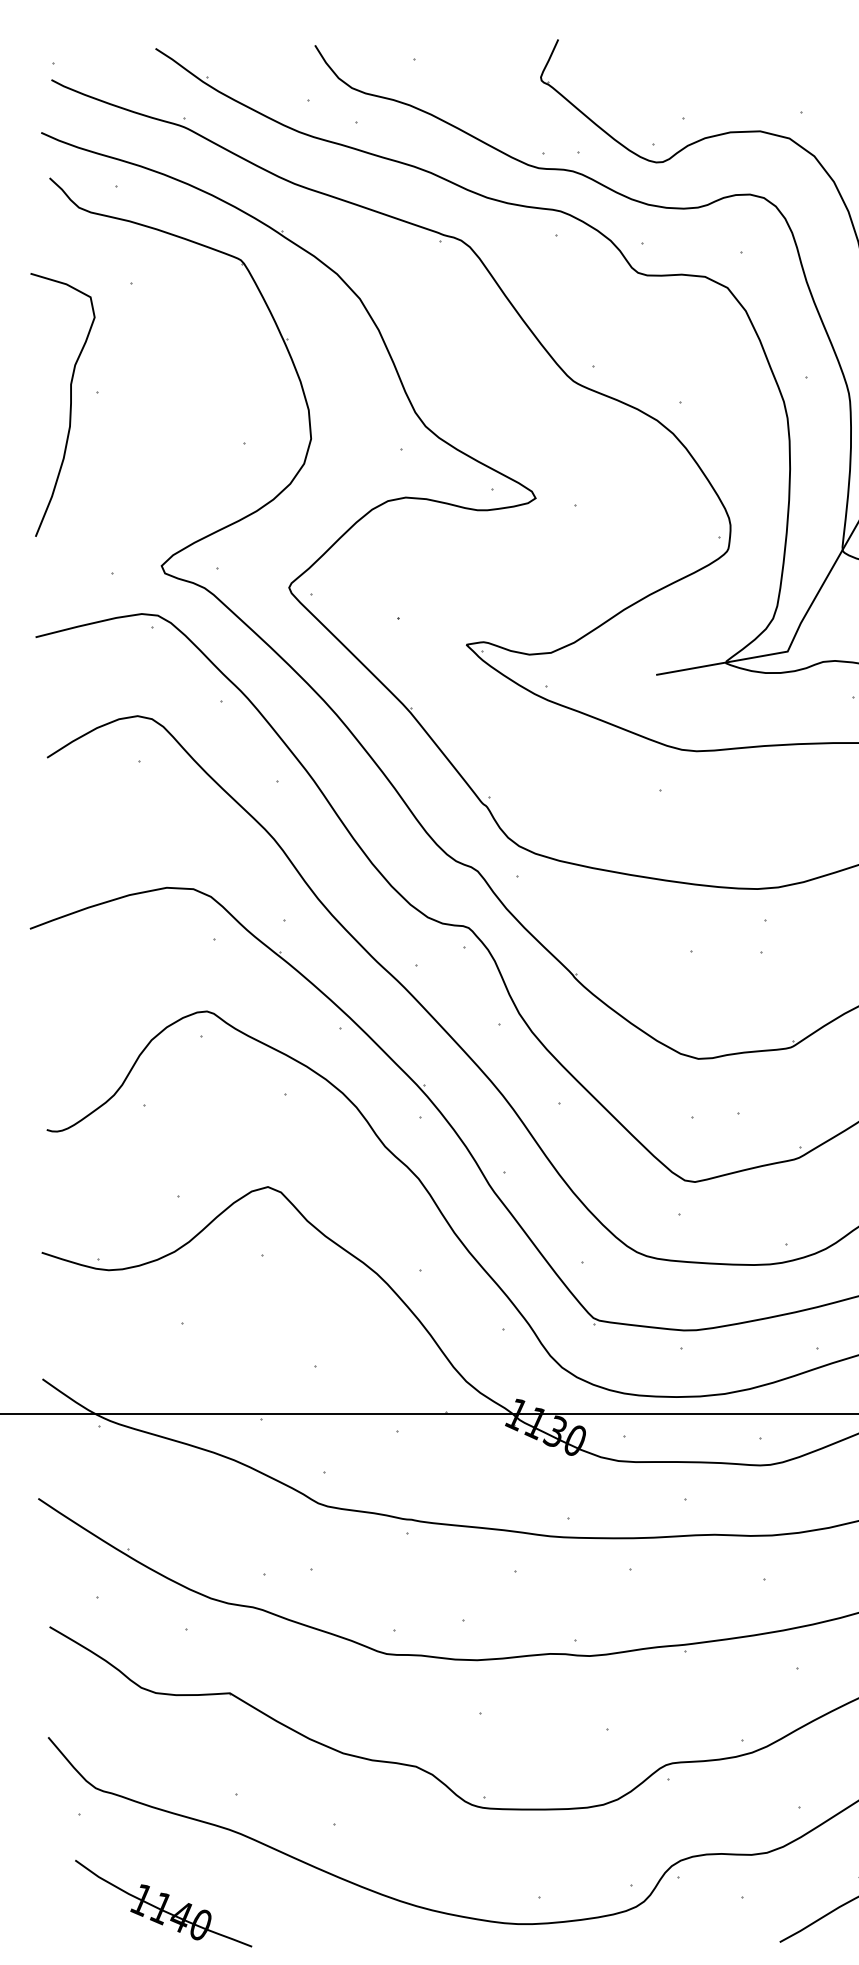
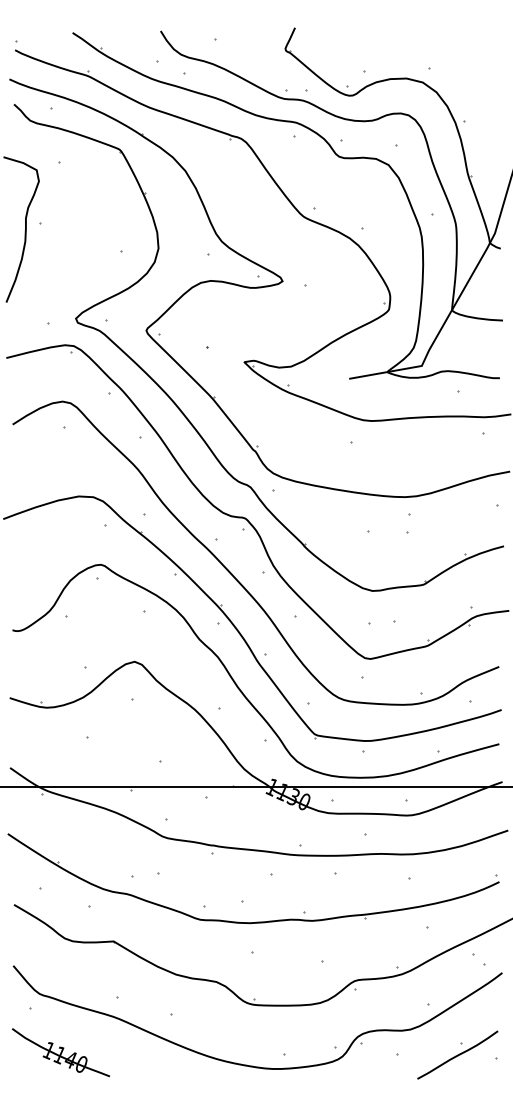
part: (164, 1903) -> (61, 1052), moved

